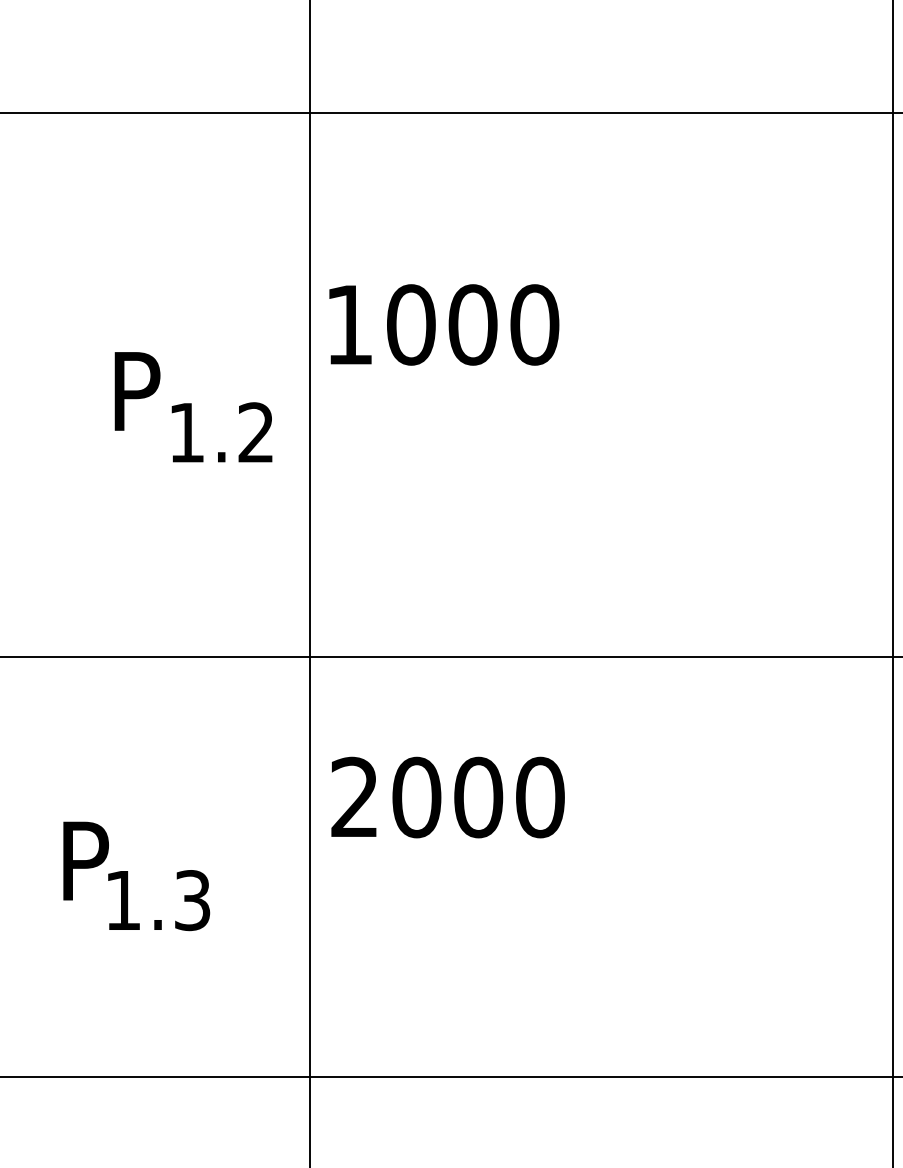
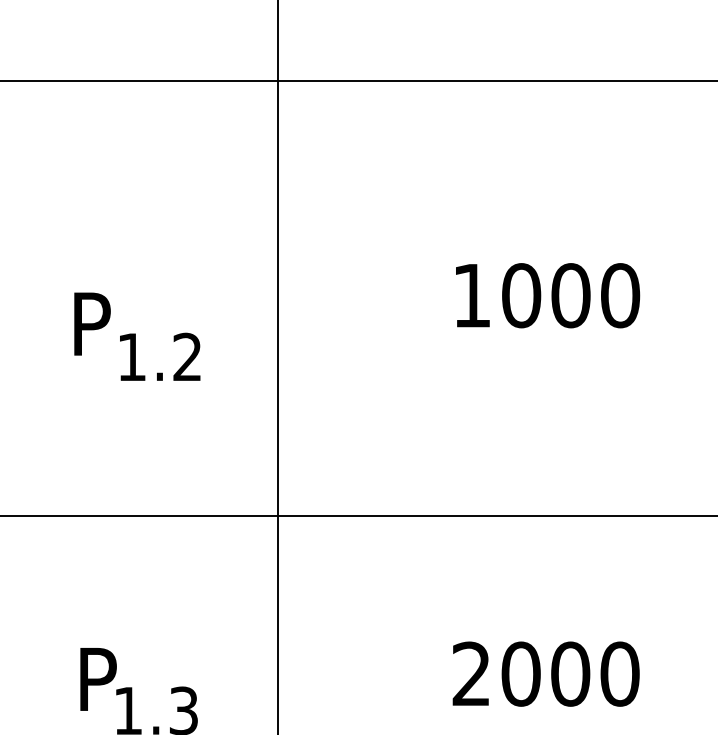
text: (444, 324) -> (548, 295), moved
text: (193, 407) -> (137, 336), moved
text: (447, 797) -> (545, 674), moved

